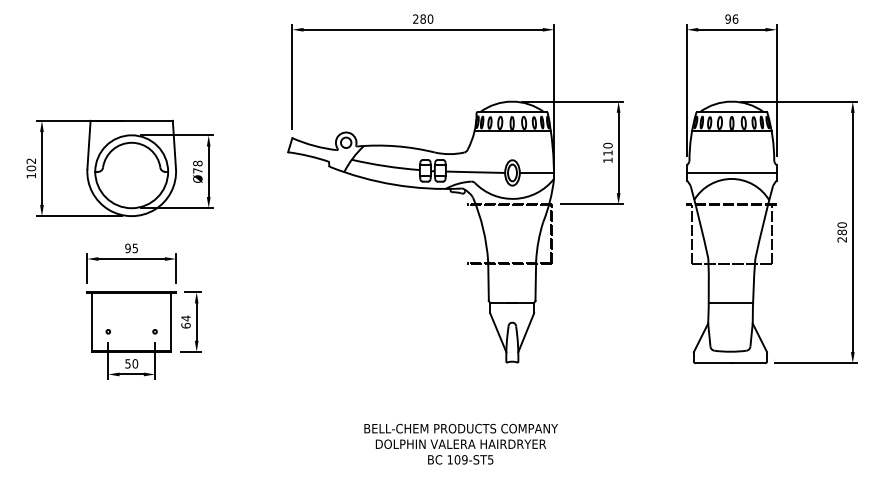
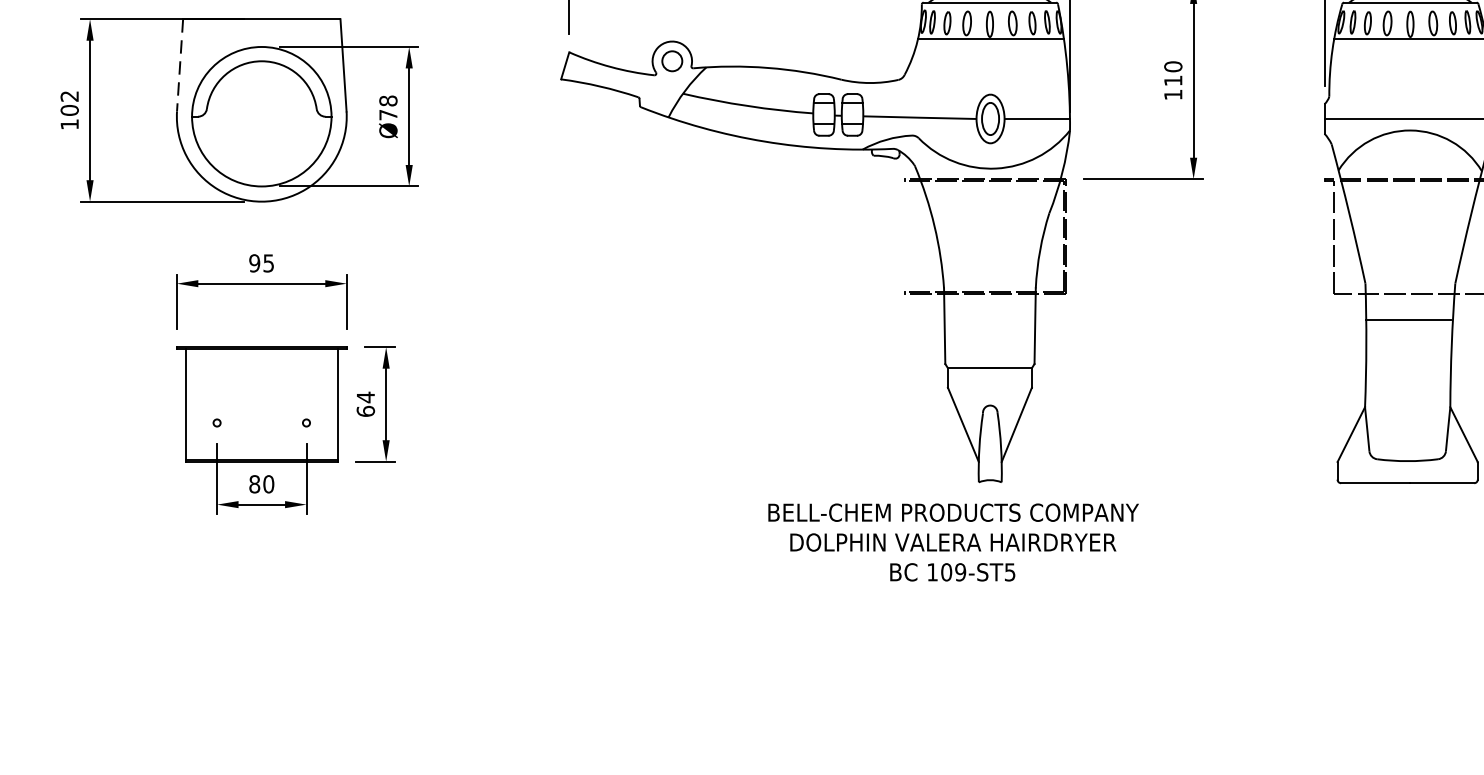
line: (88, 145) -> (179, 66), solid -> dashed
line: (730, 303) -> (1407, 320), moved
text: (127, 363) -> (253, 483), 50 -> 80
text: (460, 443) -> (952, 541), moved

